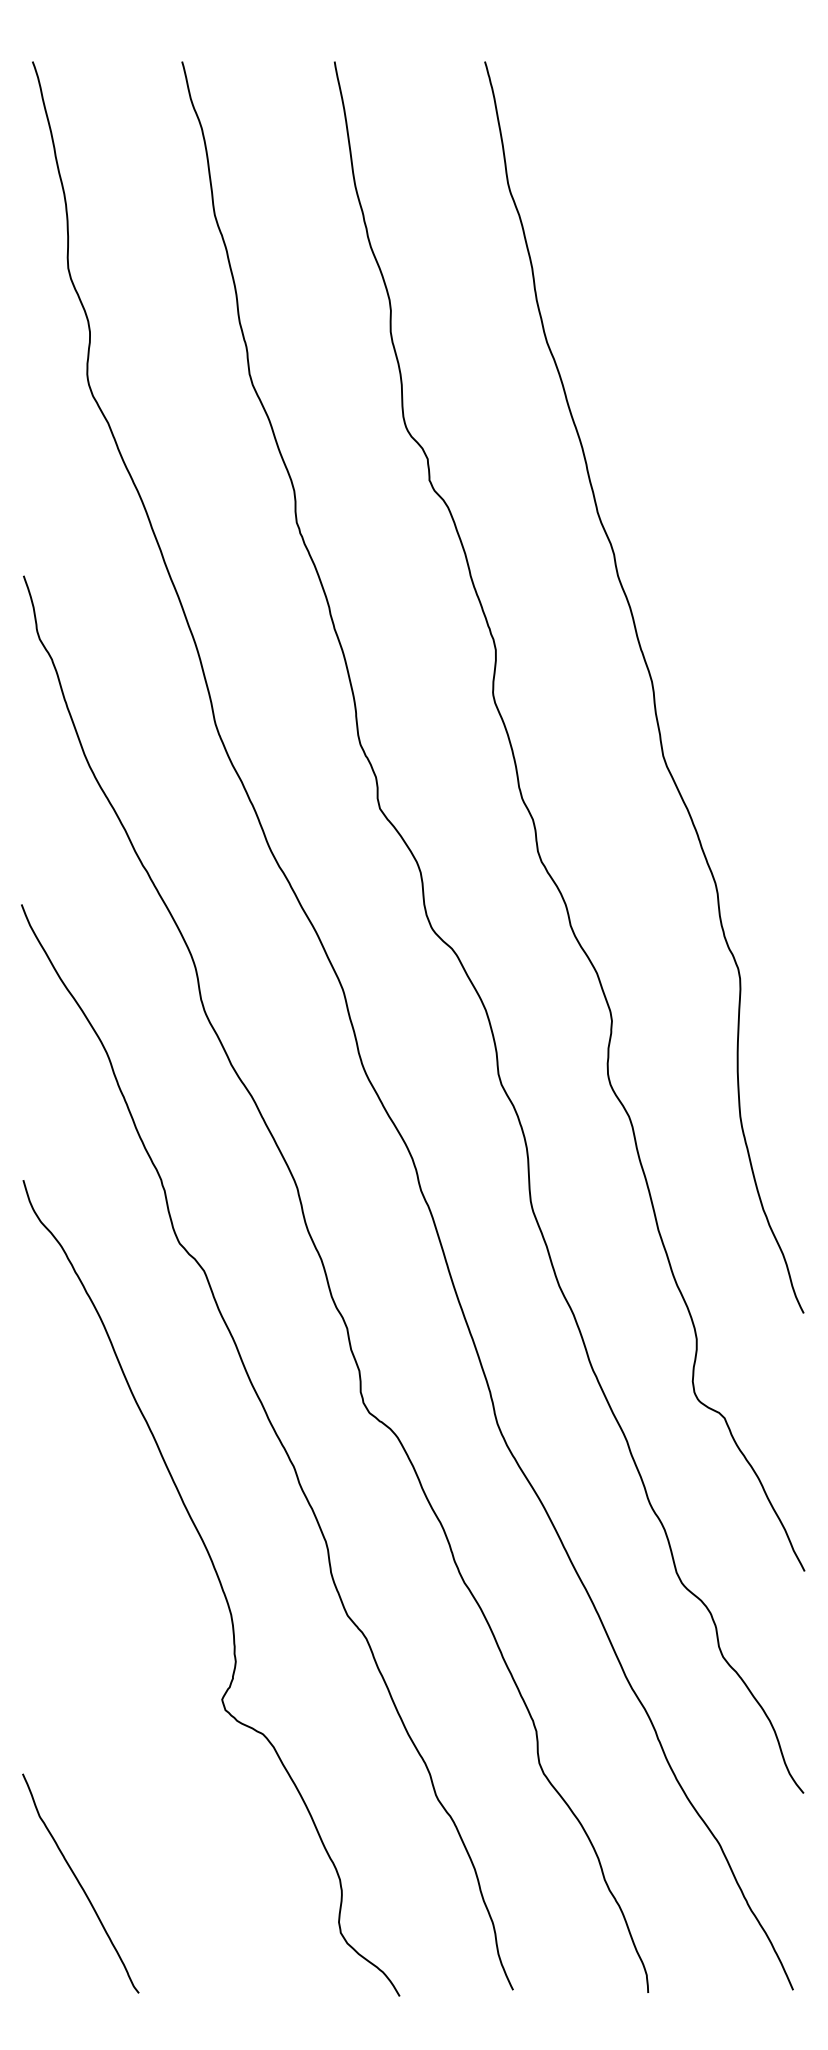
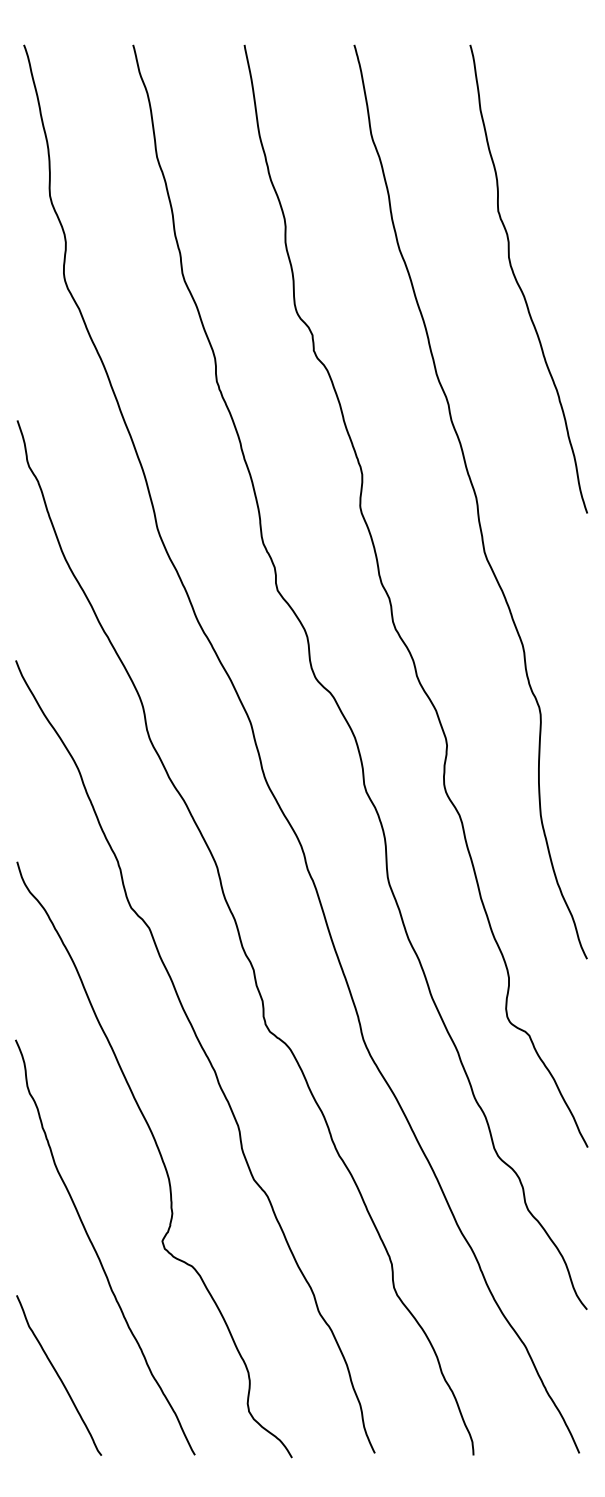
curve: (709, 386) -> (518, 282), added
curve: (133, 1715) -> (97, 1252), added

